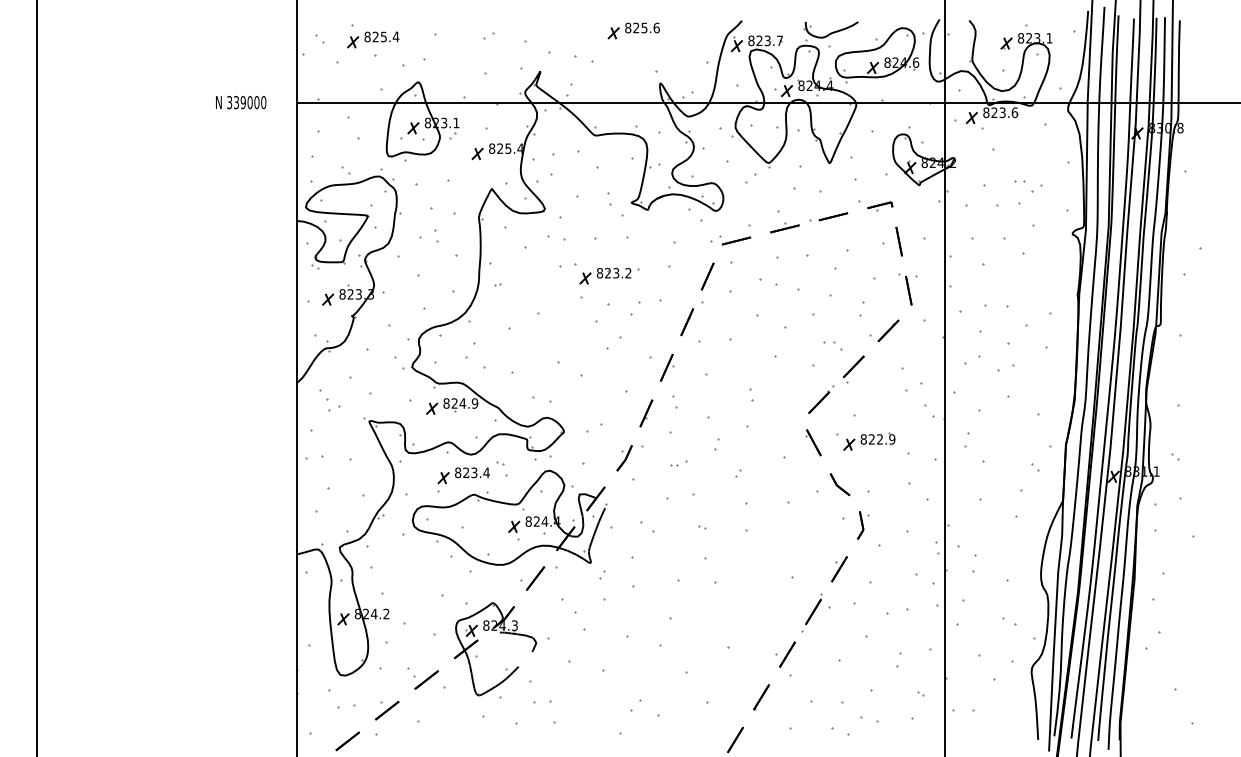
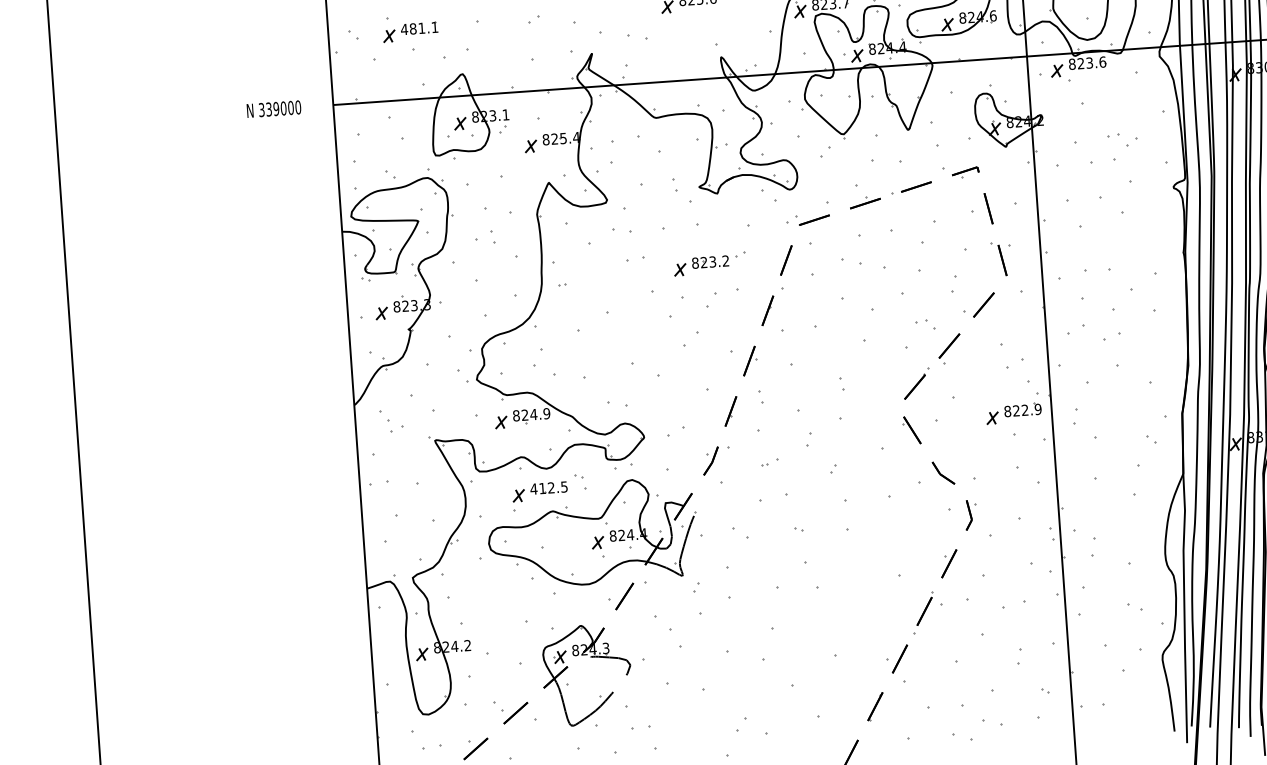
text: (381, 36) -> (419, 27), 825.4 -> 481.1
part: (609, 276) -> (705, 265), moved
part: (869, 441) -> (1014, 413), moved
text: (471, 472) -> (548, 487), 823.4 -> 412.5

